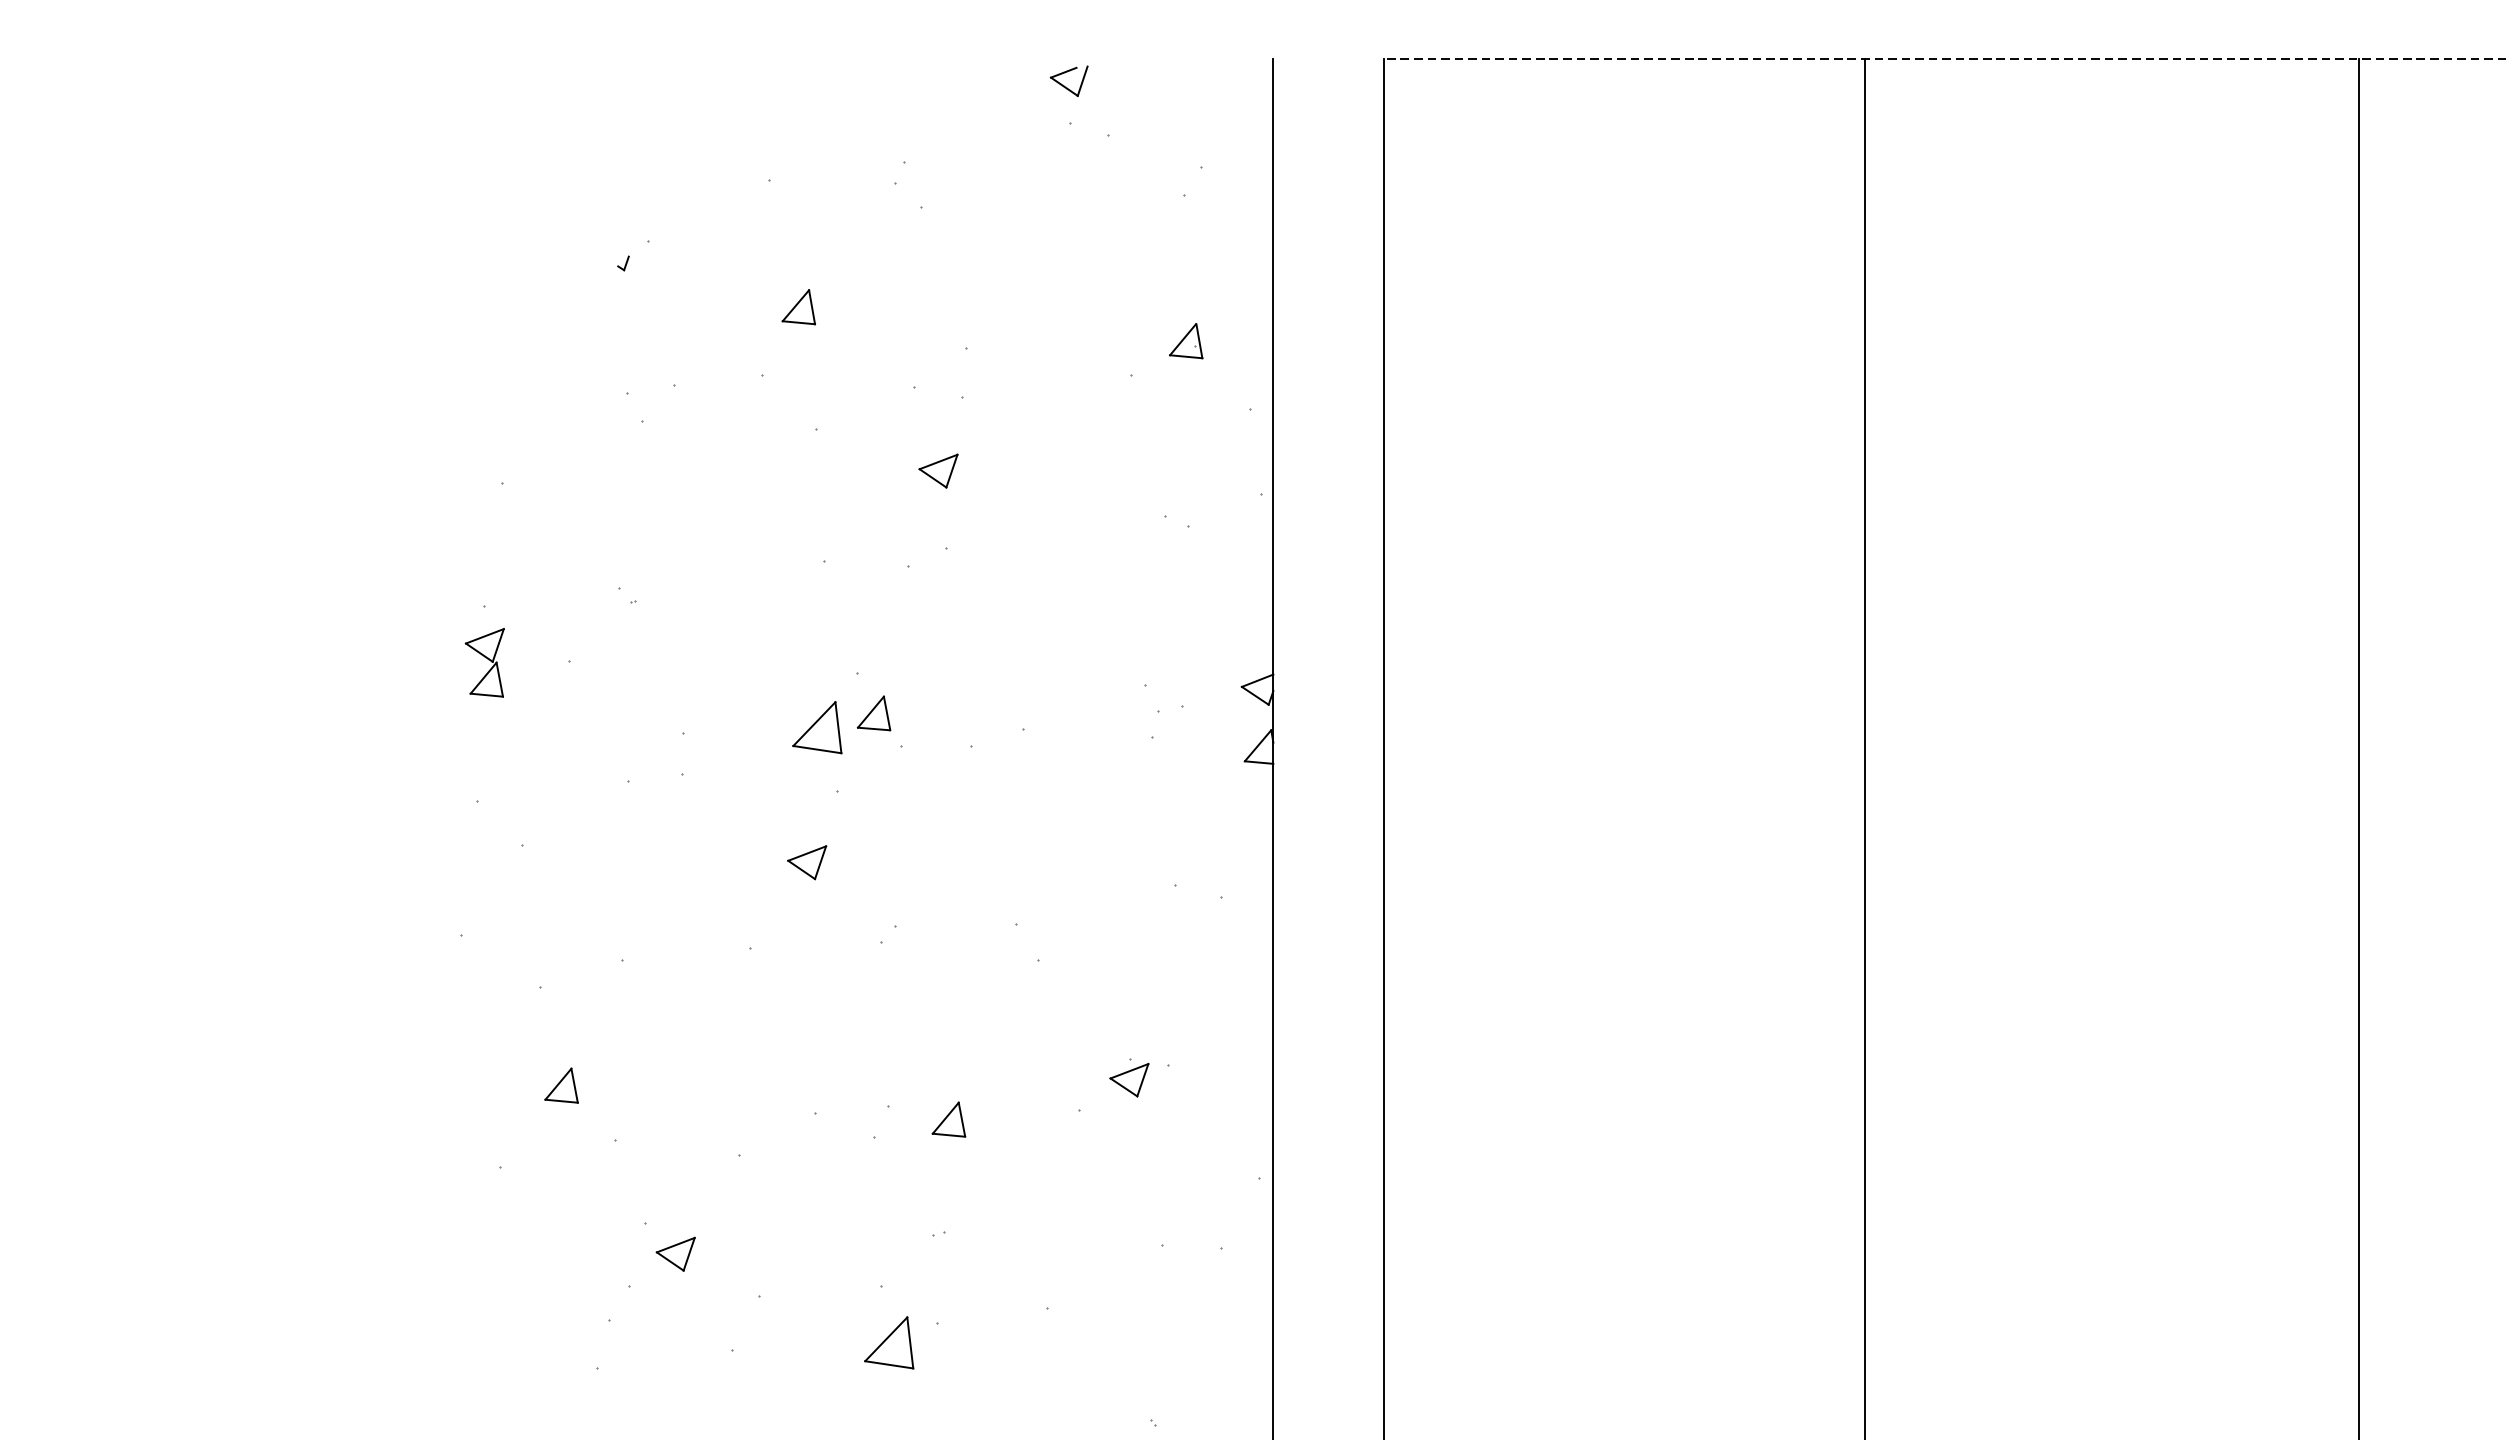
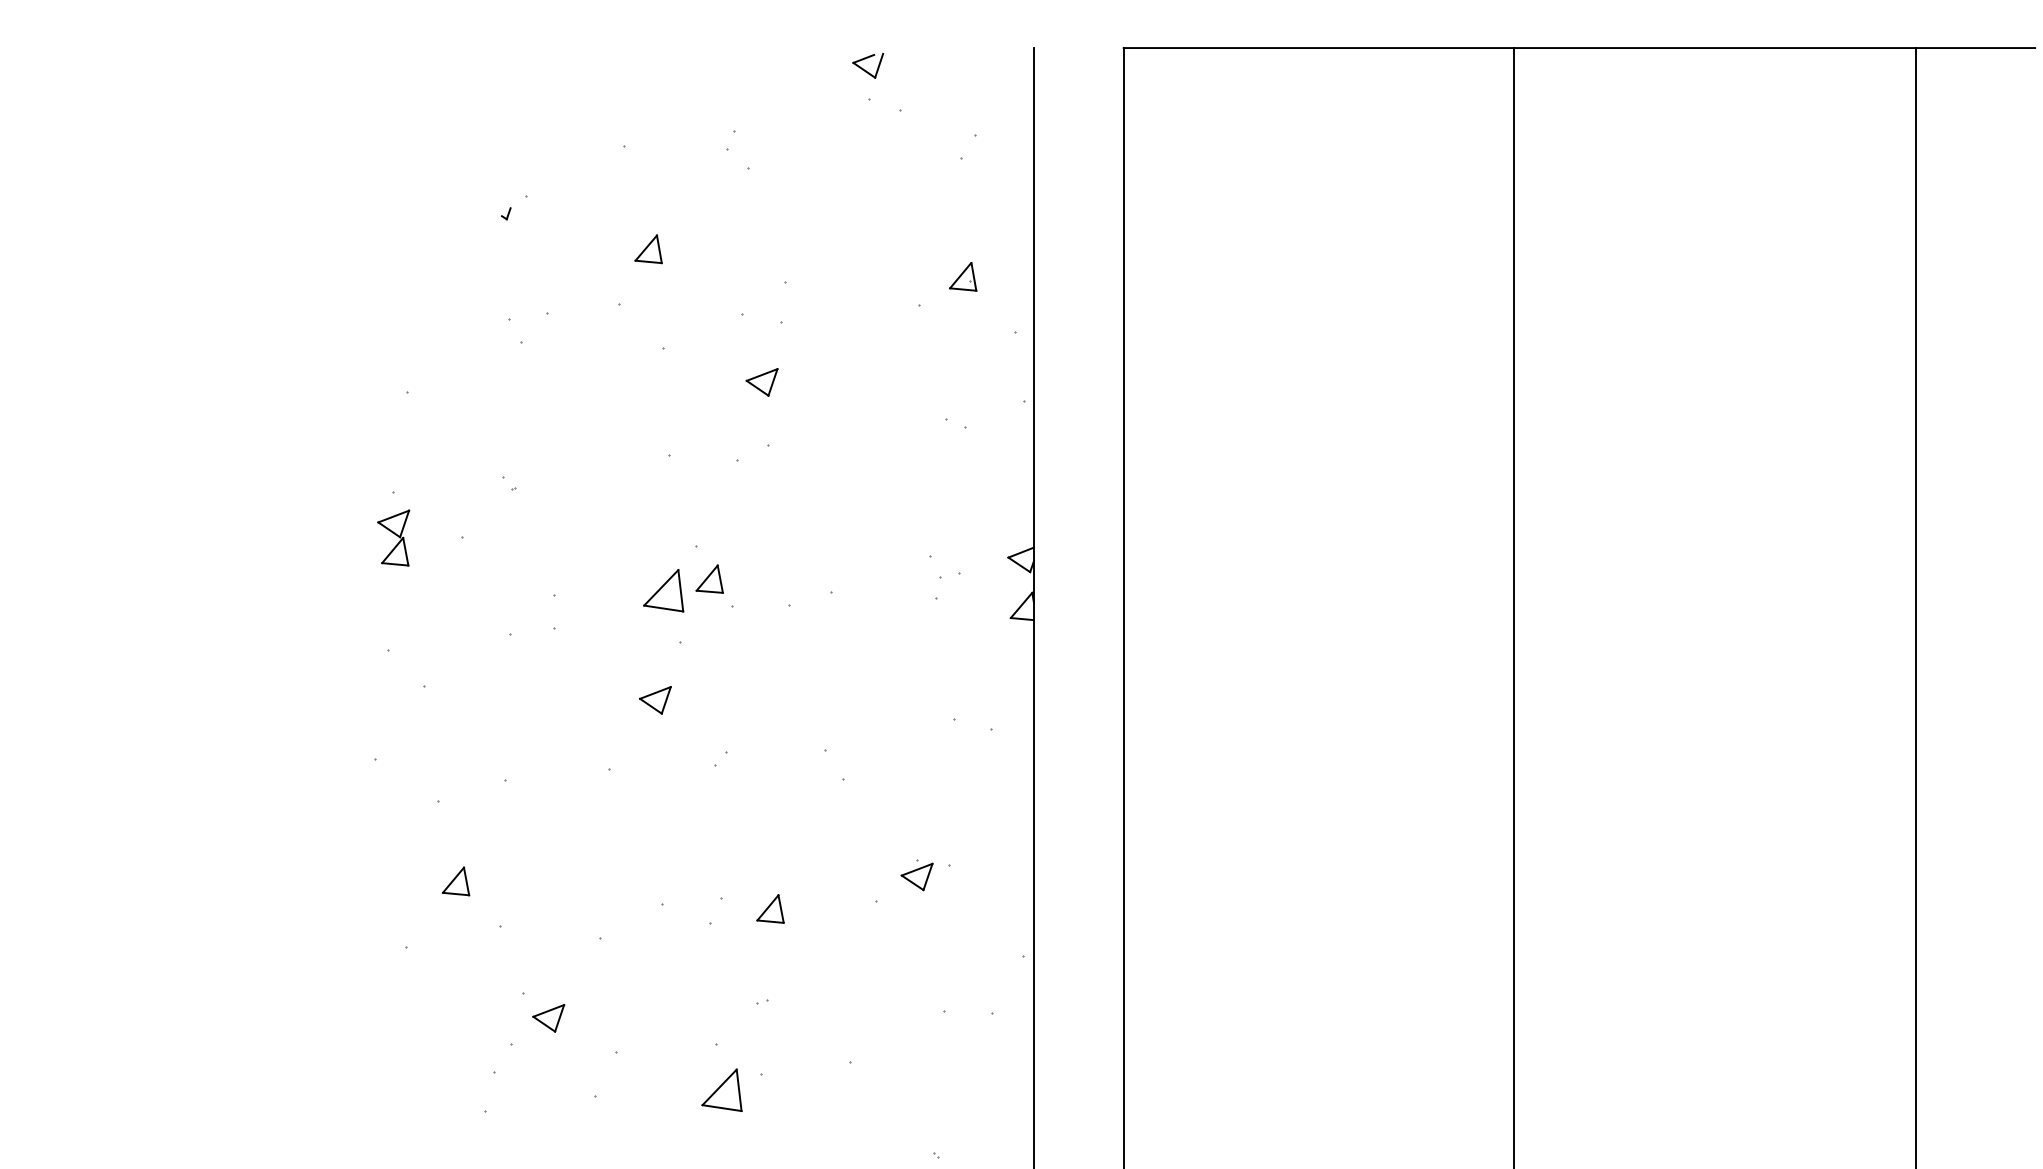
line: (1945, 59) -> (1579, 48), dashed -> solid

